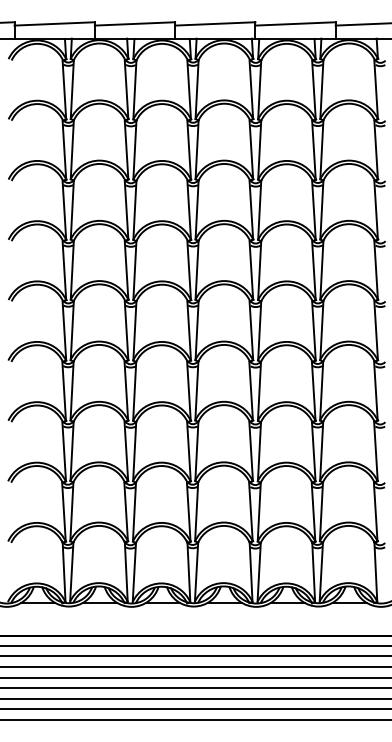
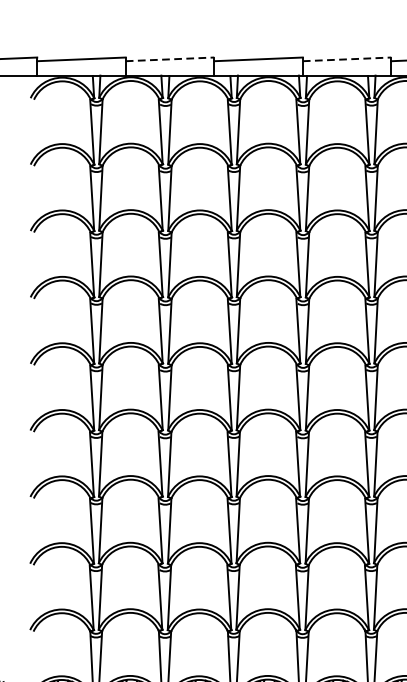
line: (135, 23) -> (170, 58), solid -> dashed
line: (296, 23) -> (348, 58), solid -> dashed

